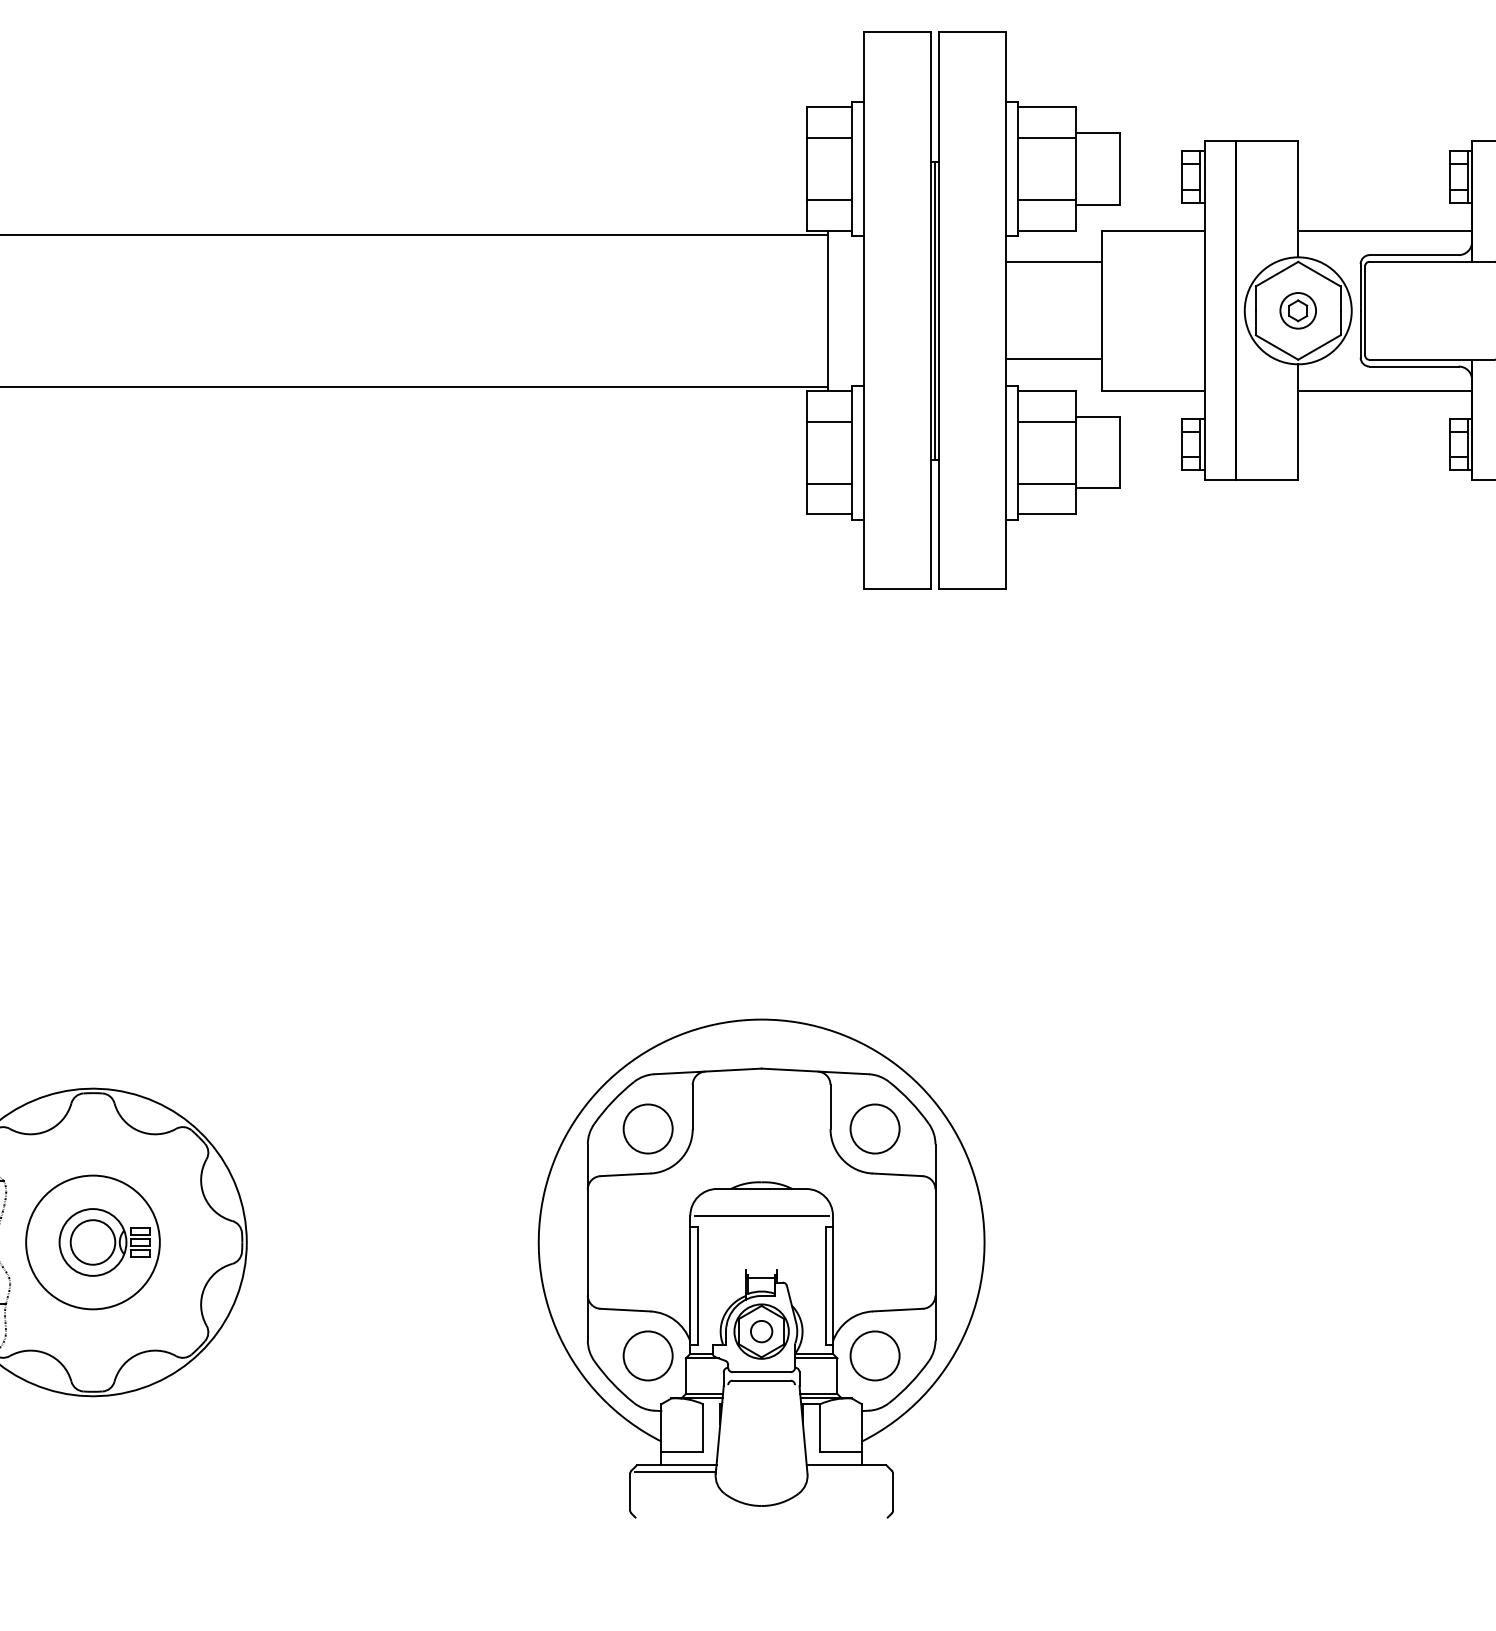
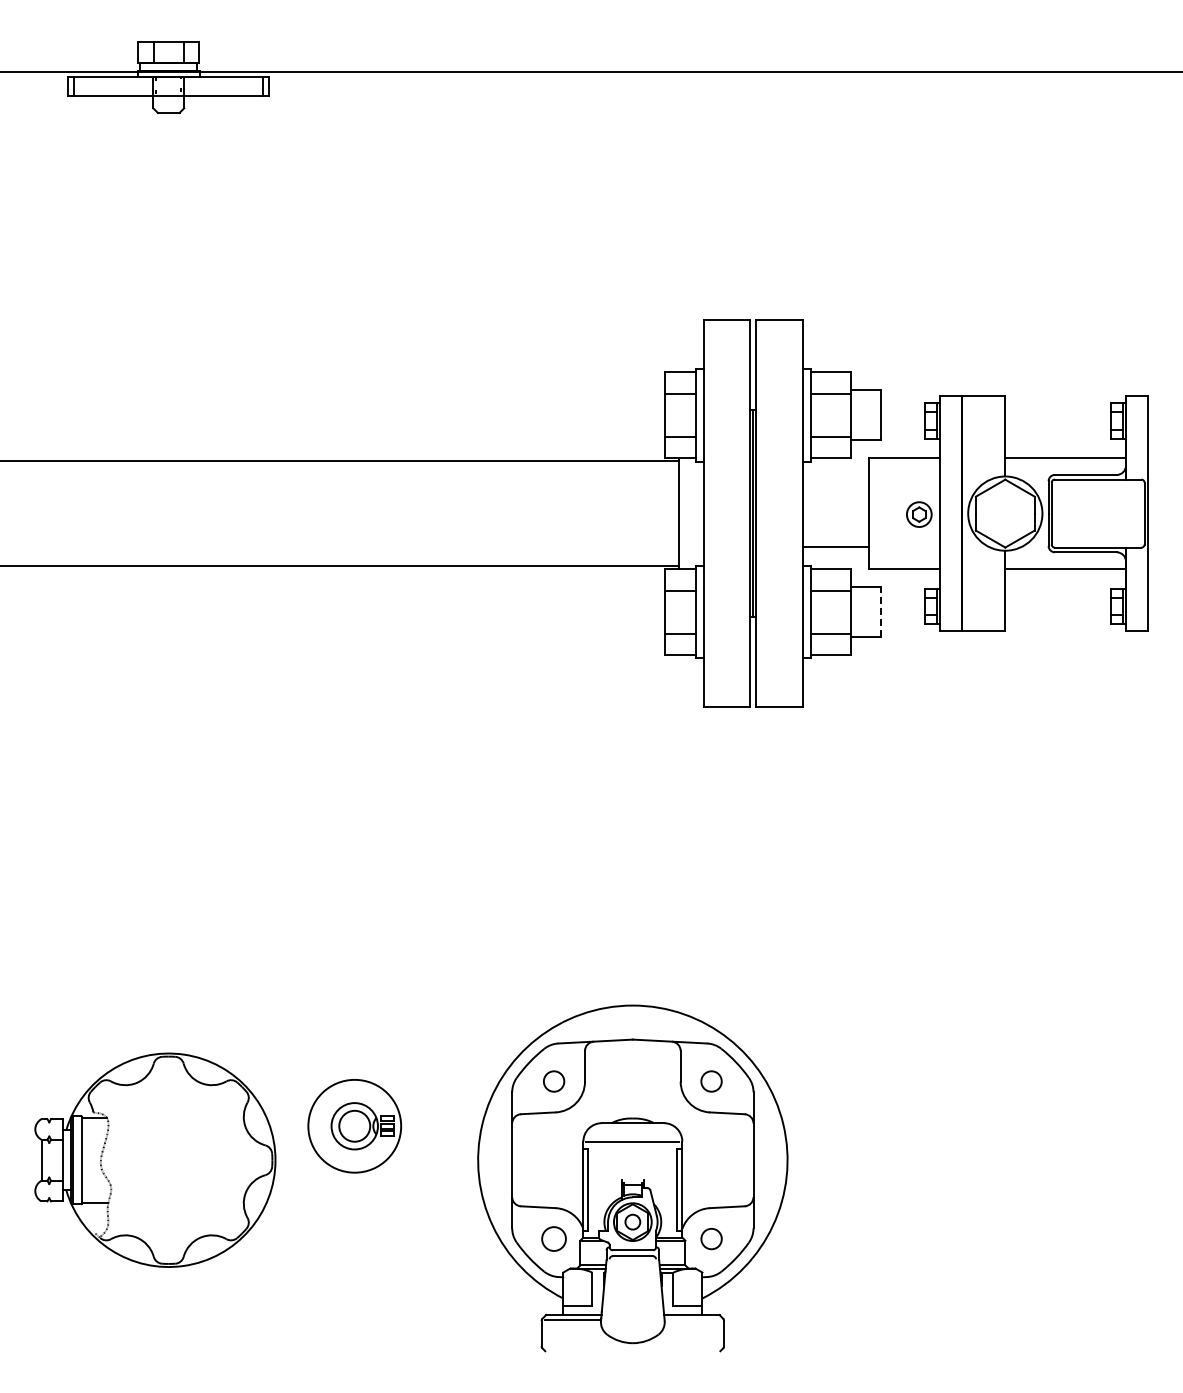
line: (1053, 263) -> (835, 480), removed
part: (1298, 310) -> (919, 514), moved
line: (1119, 453) -> (881, 612), solid -> dashed
circle: (648, 1128) -> (554, 1081), size x0.6
circle: (874, 1128) -> (711, 1081), size x0.6
part: (92, 1242) -> (354, 1126), moved
circle: (647, 1355) -> (553, 1238), size x0.7
circle: (874, 1356) -> (711, 1239), size x0.6

